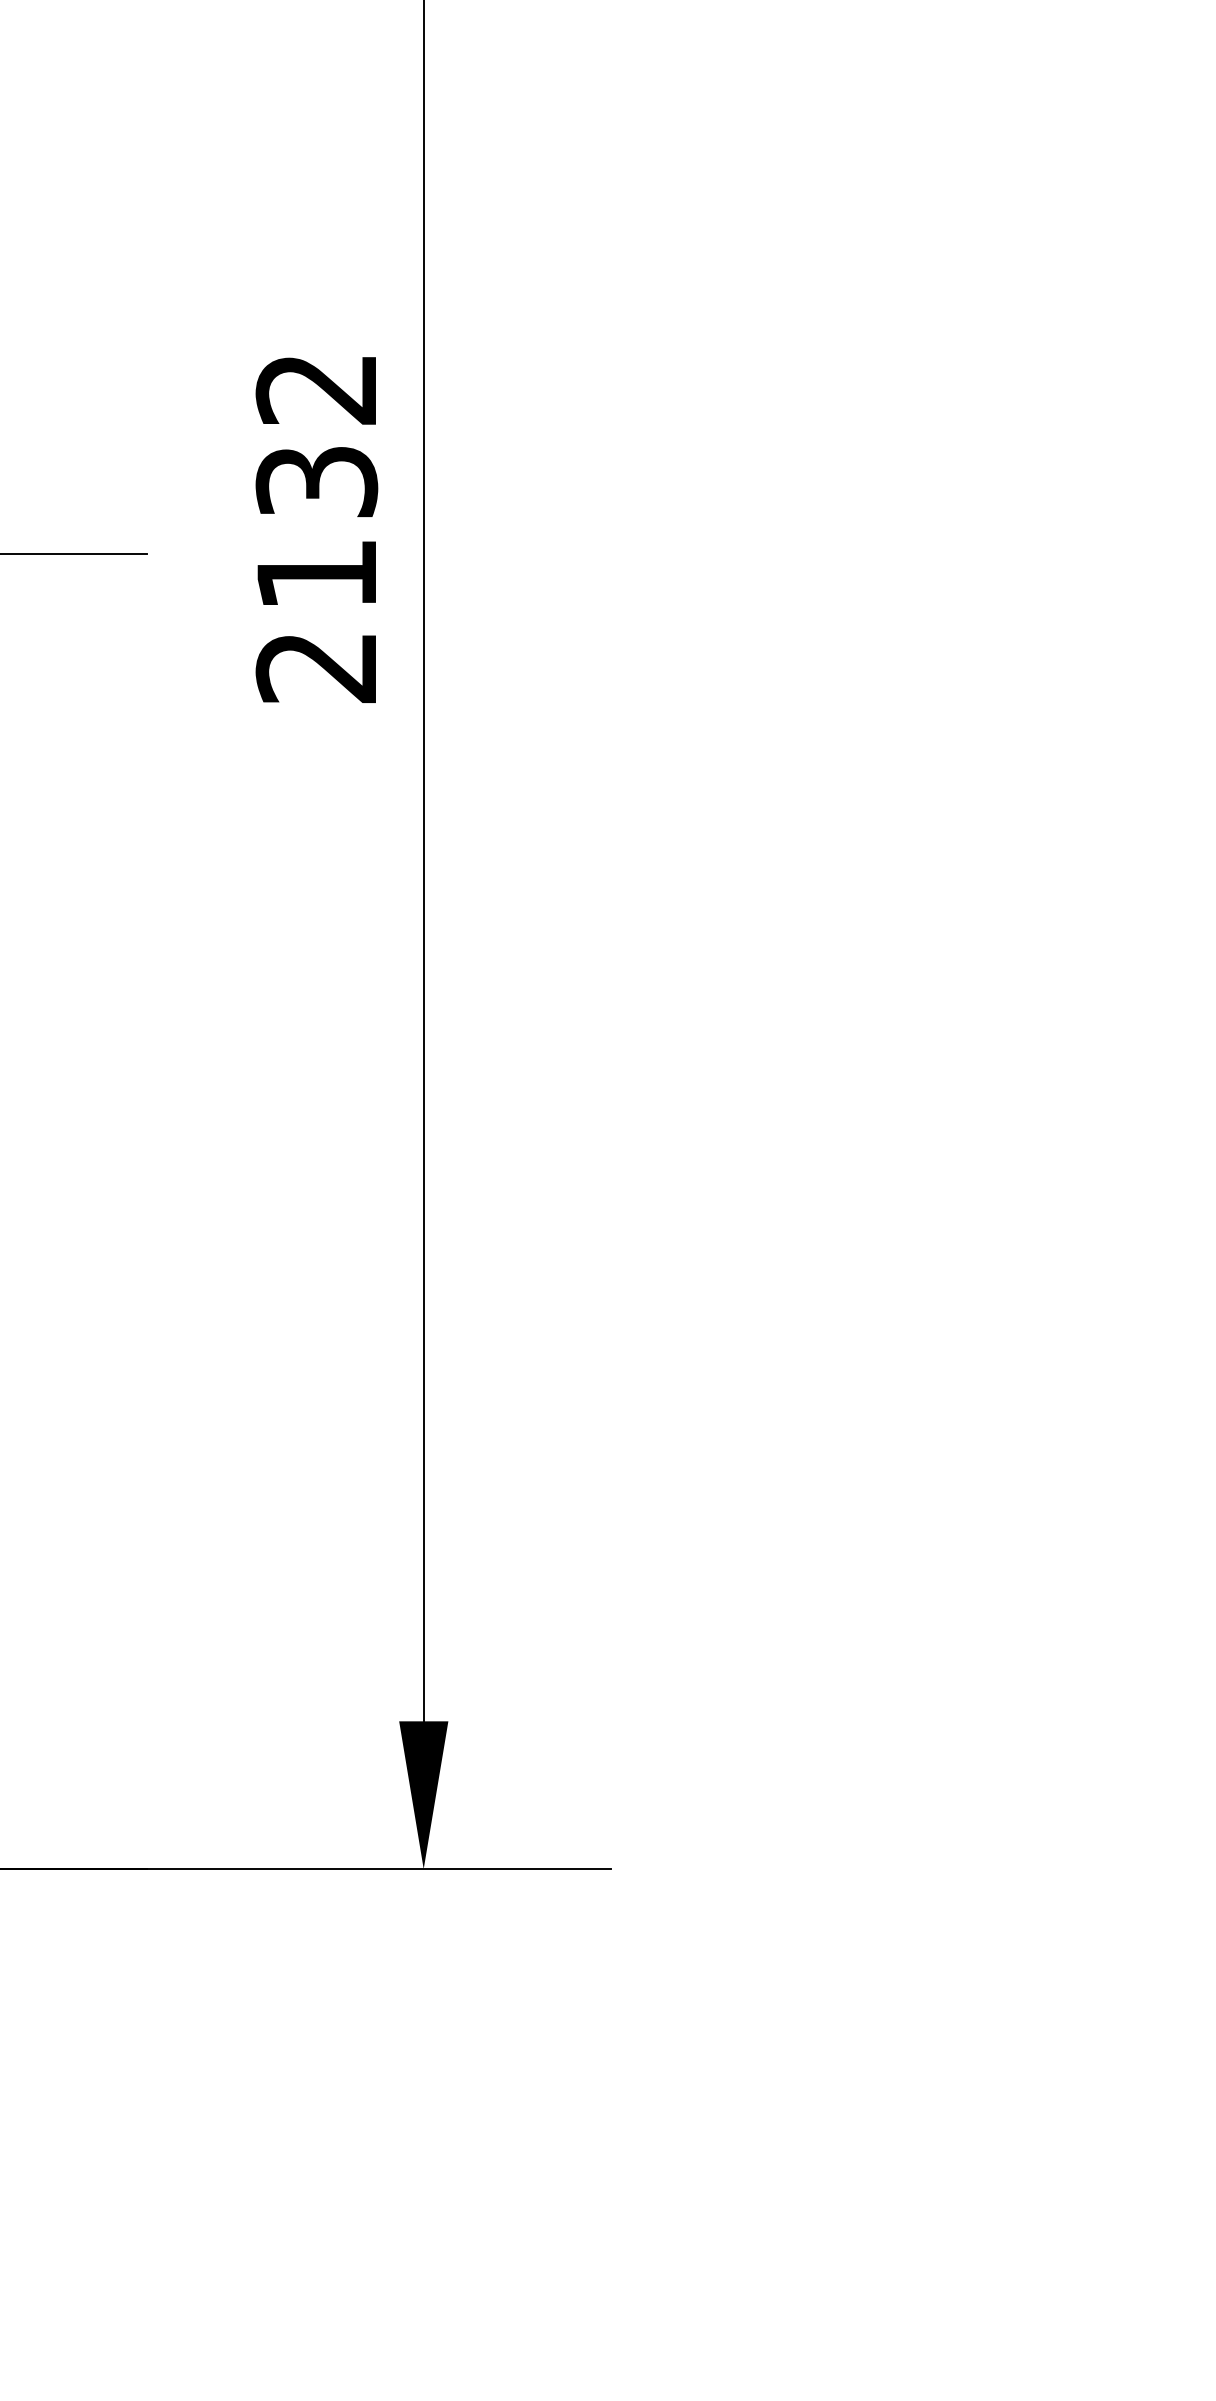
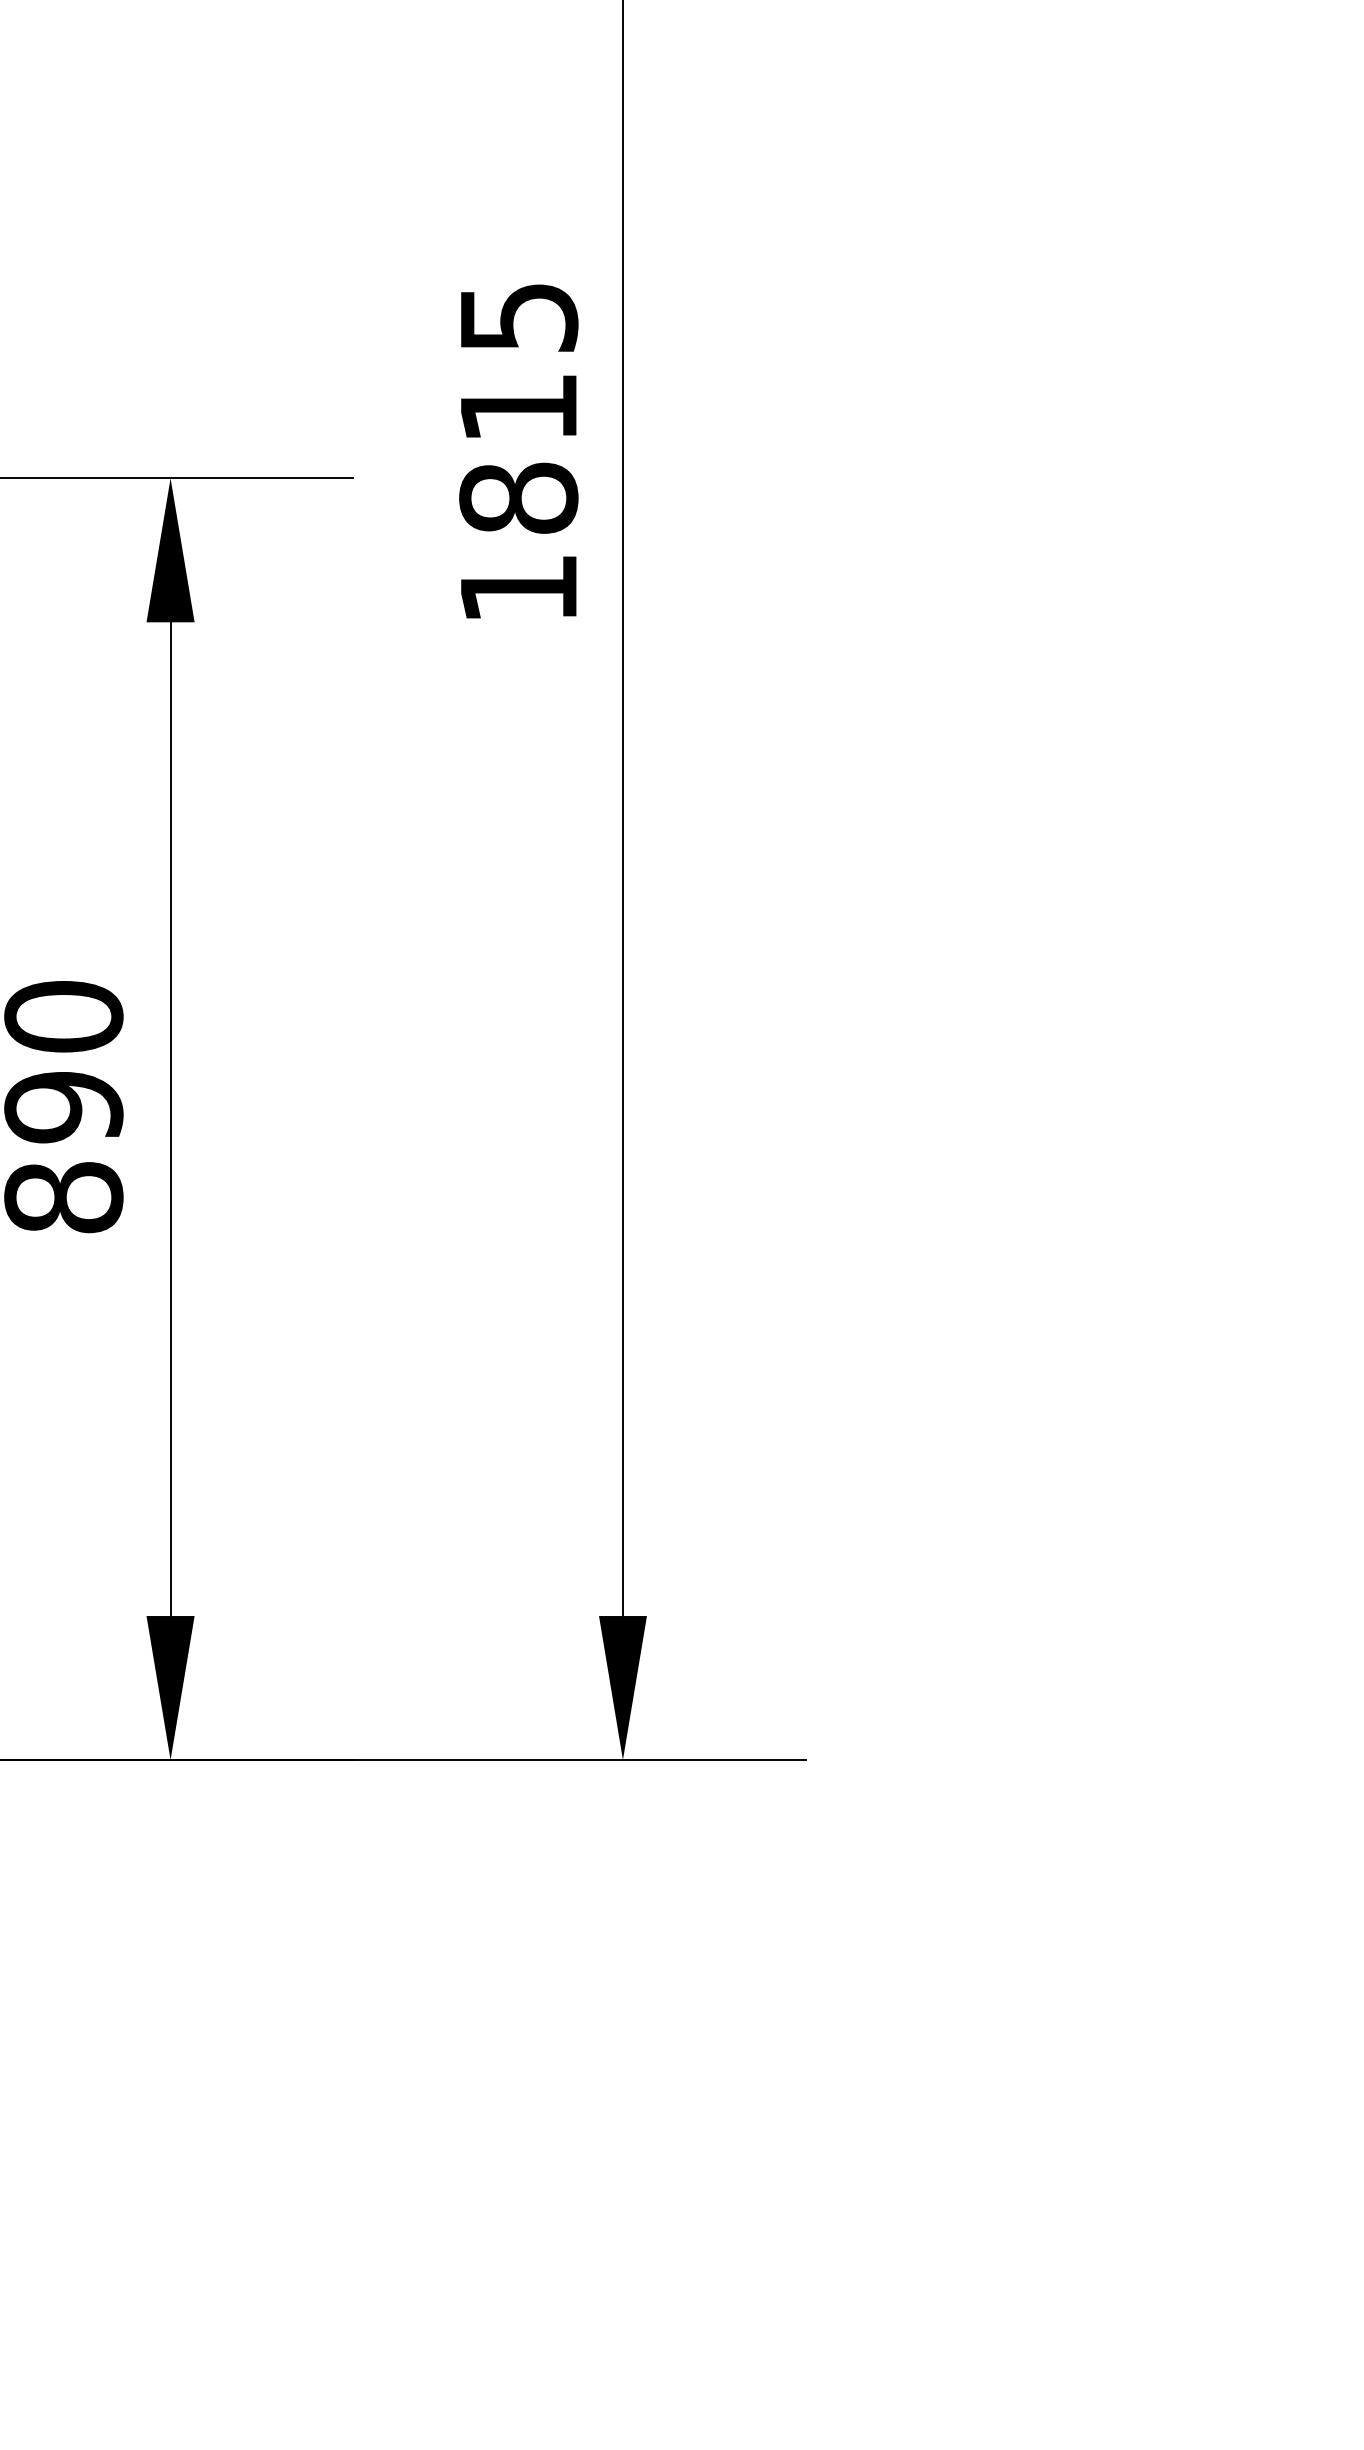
text: (316, 528) -> (518, 453), 2132 -> 1815

